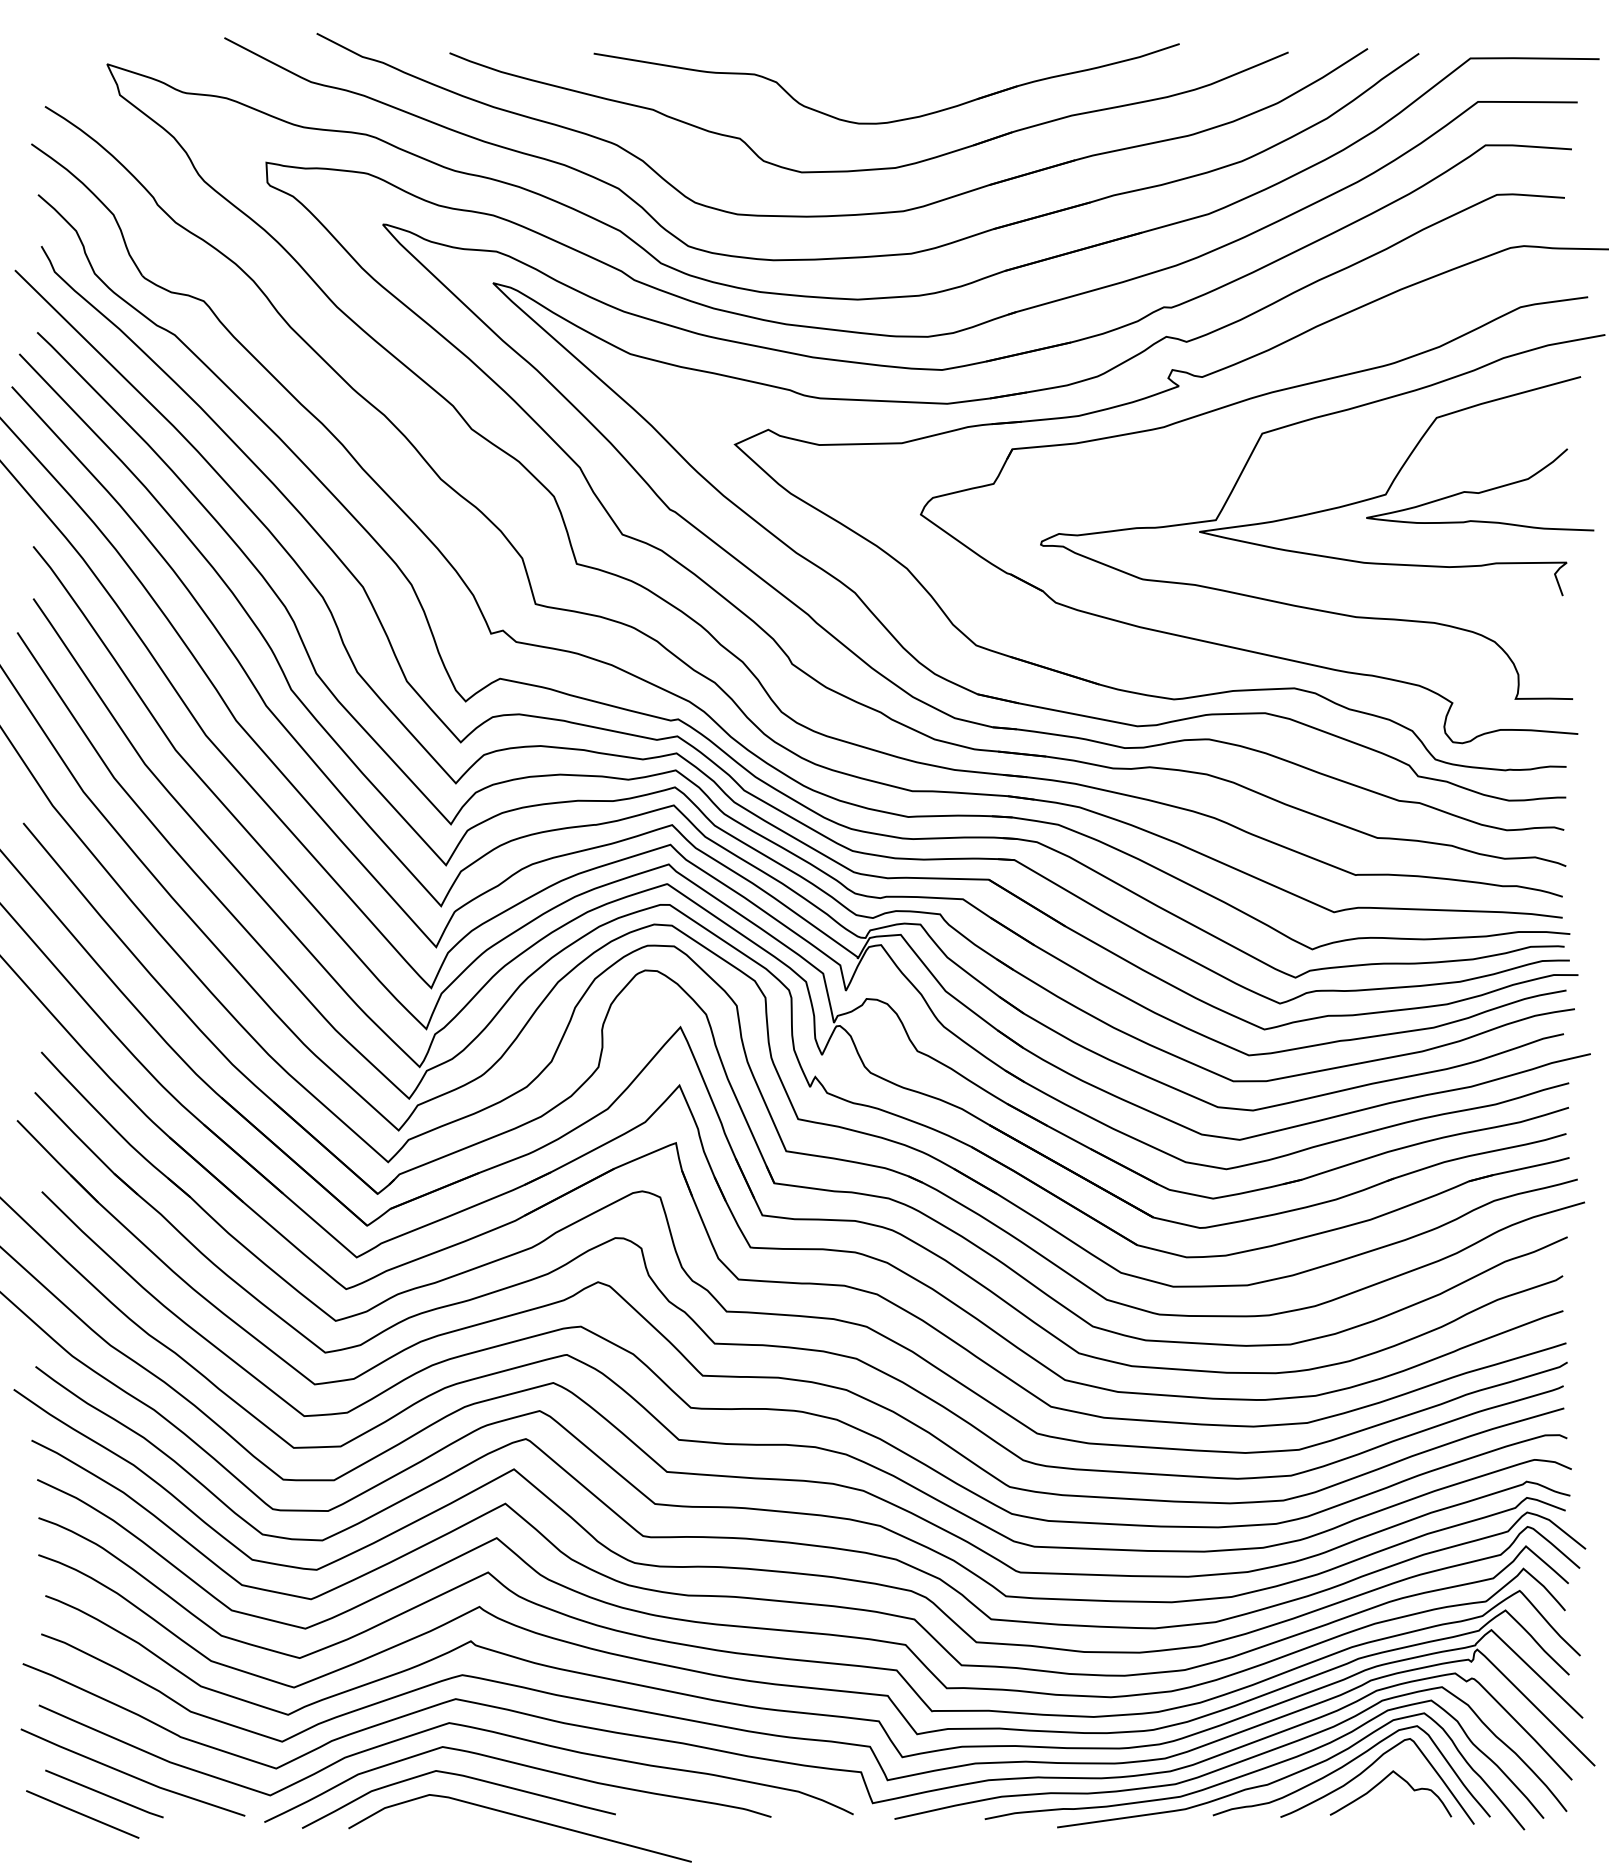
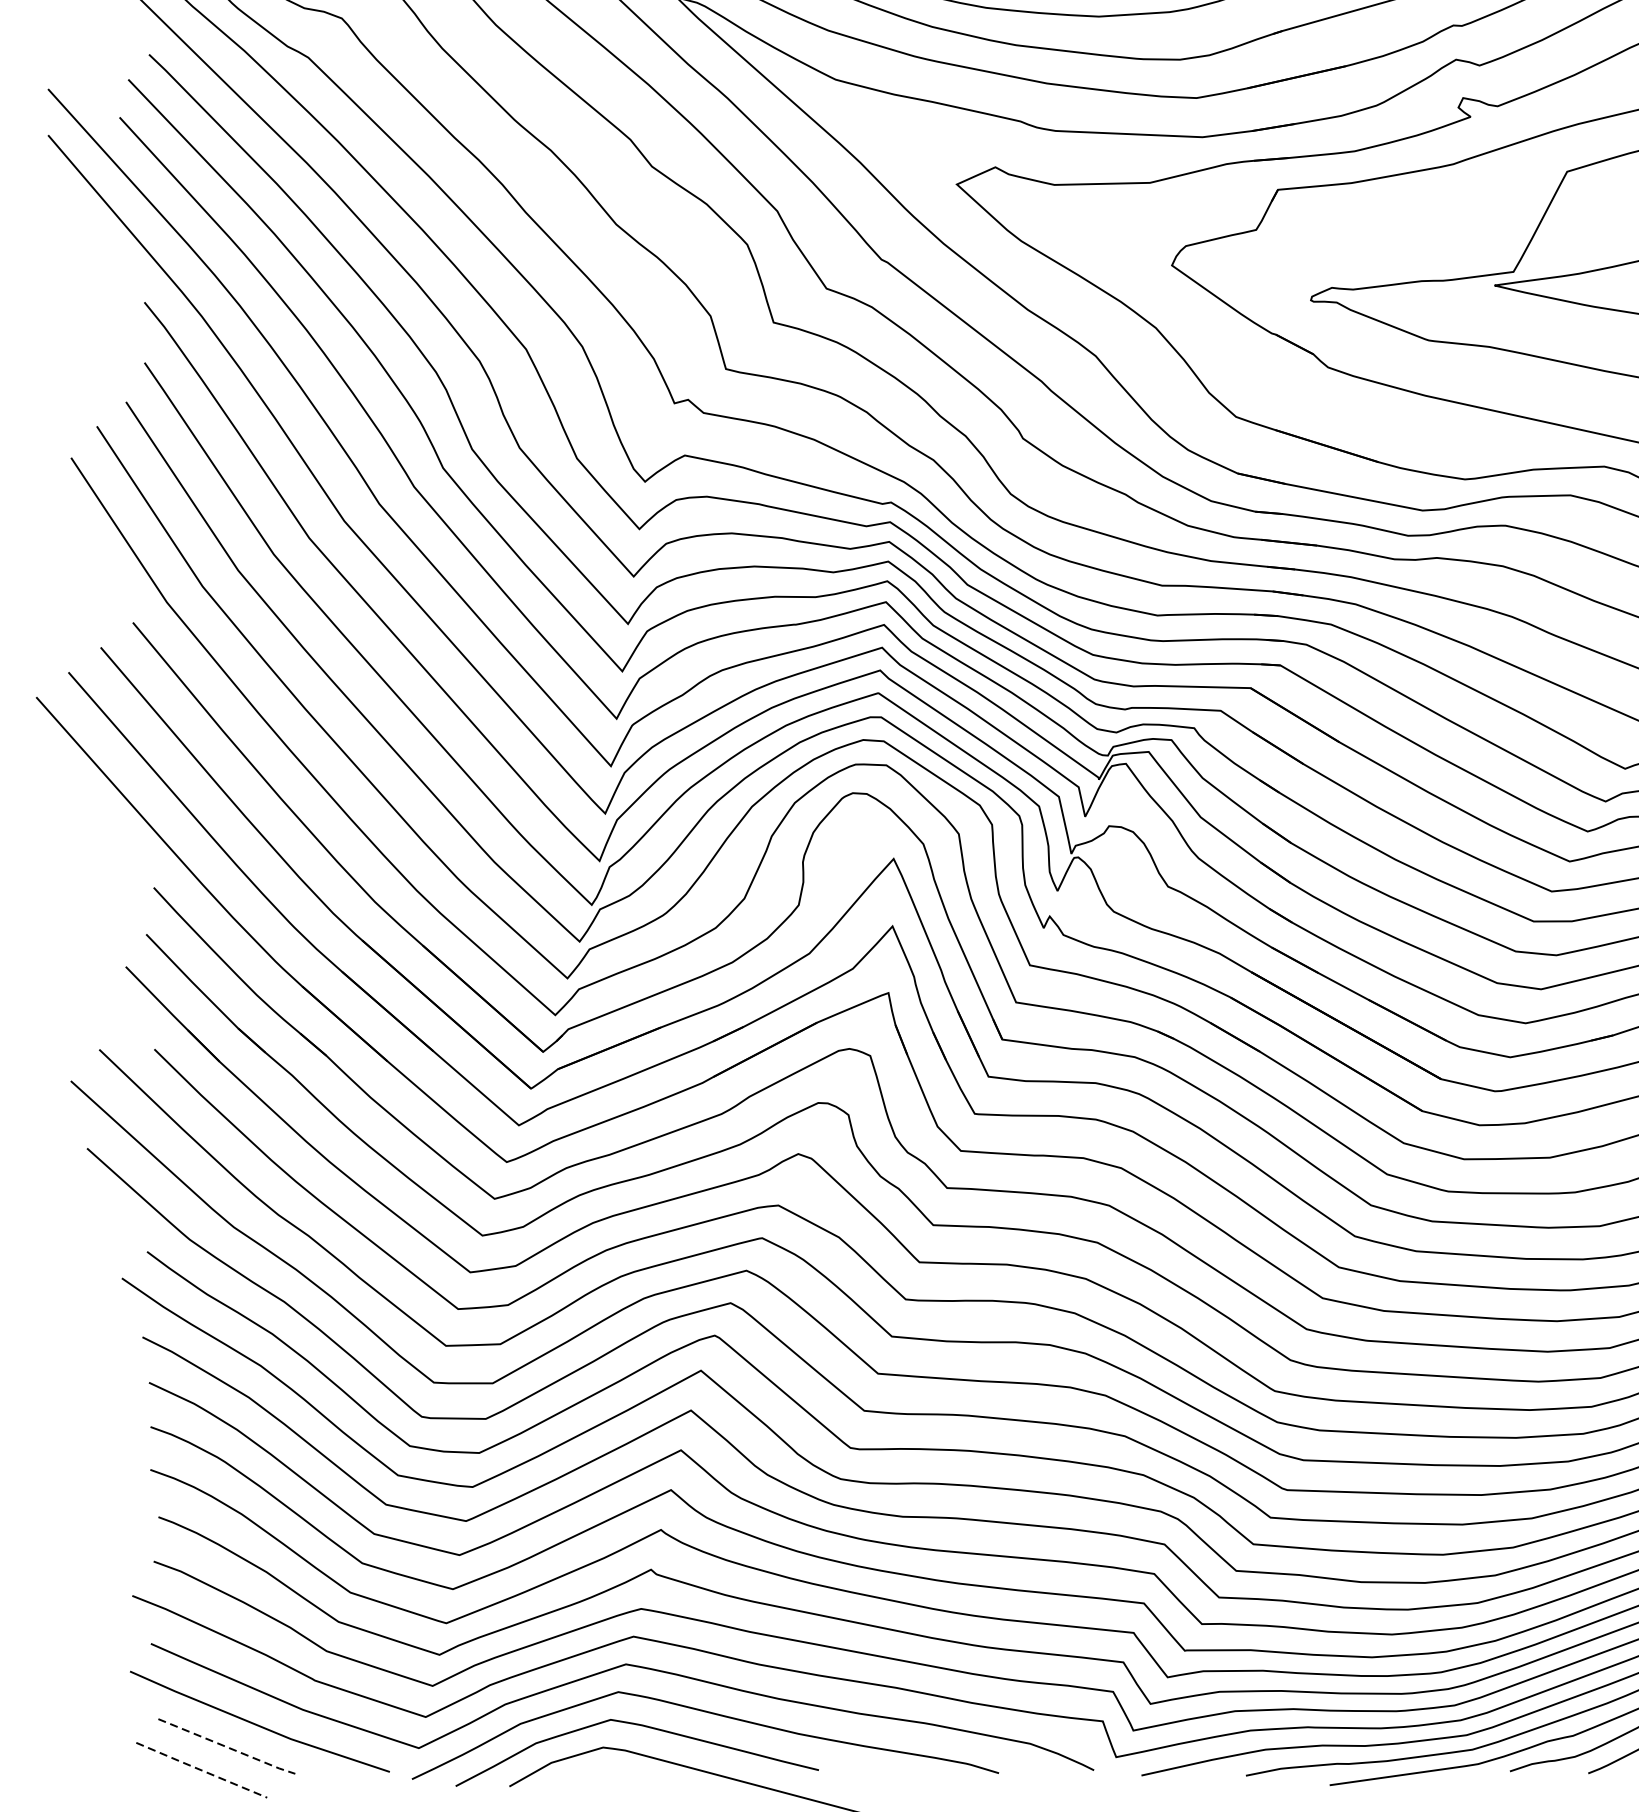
line: (105, 1794) -> (228, 1747), solid -> dashed
line: (82, 1814) -> (201, 1770), solid -> dashed

